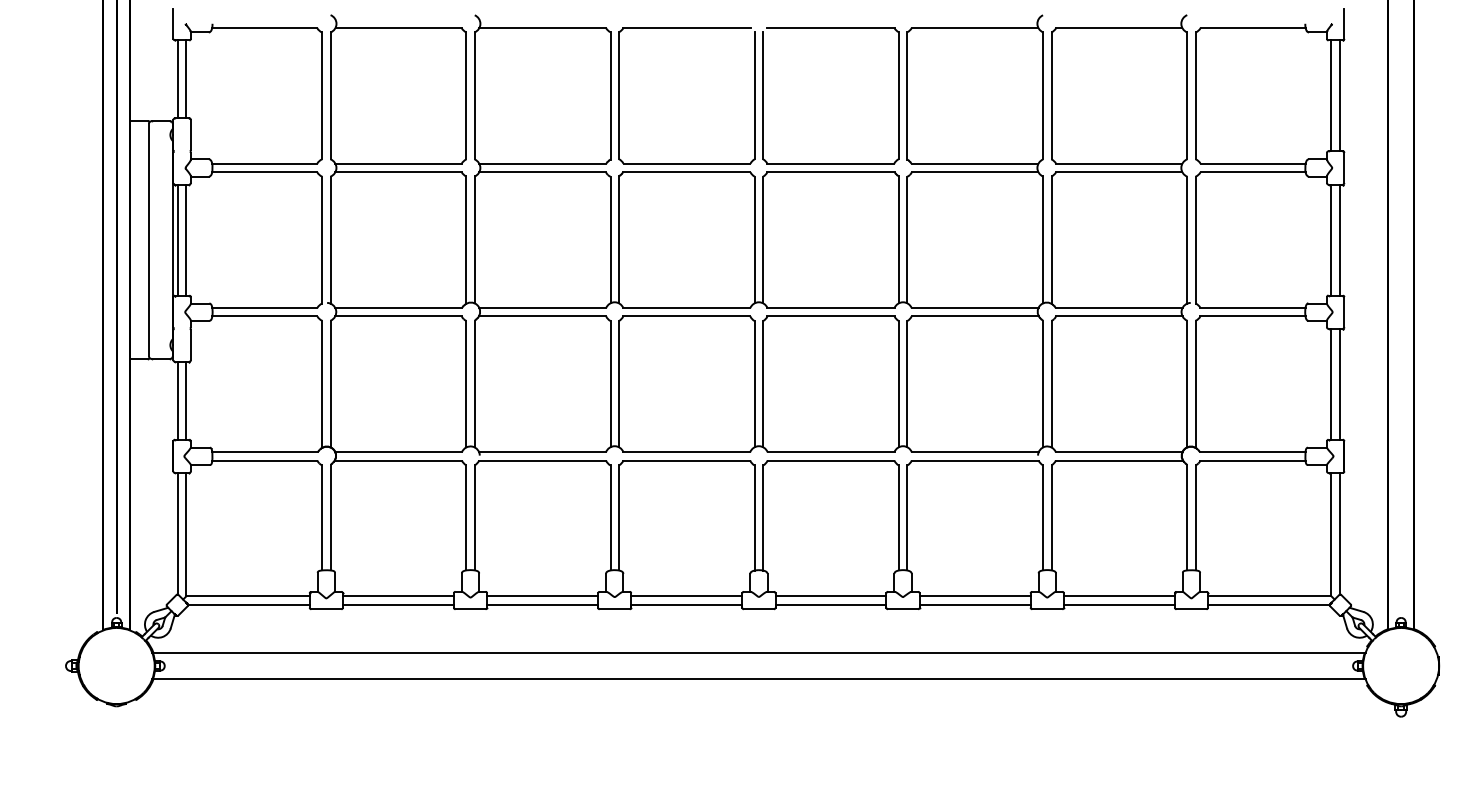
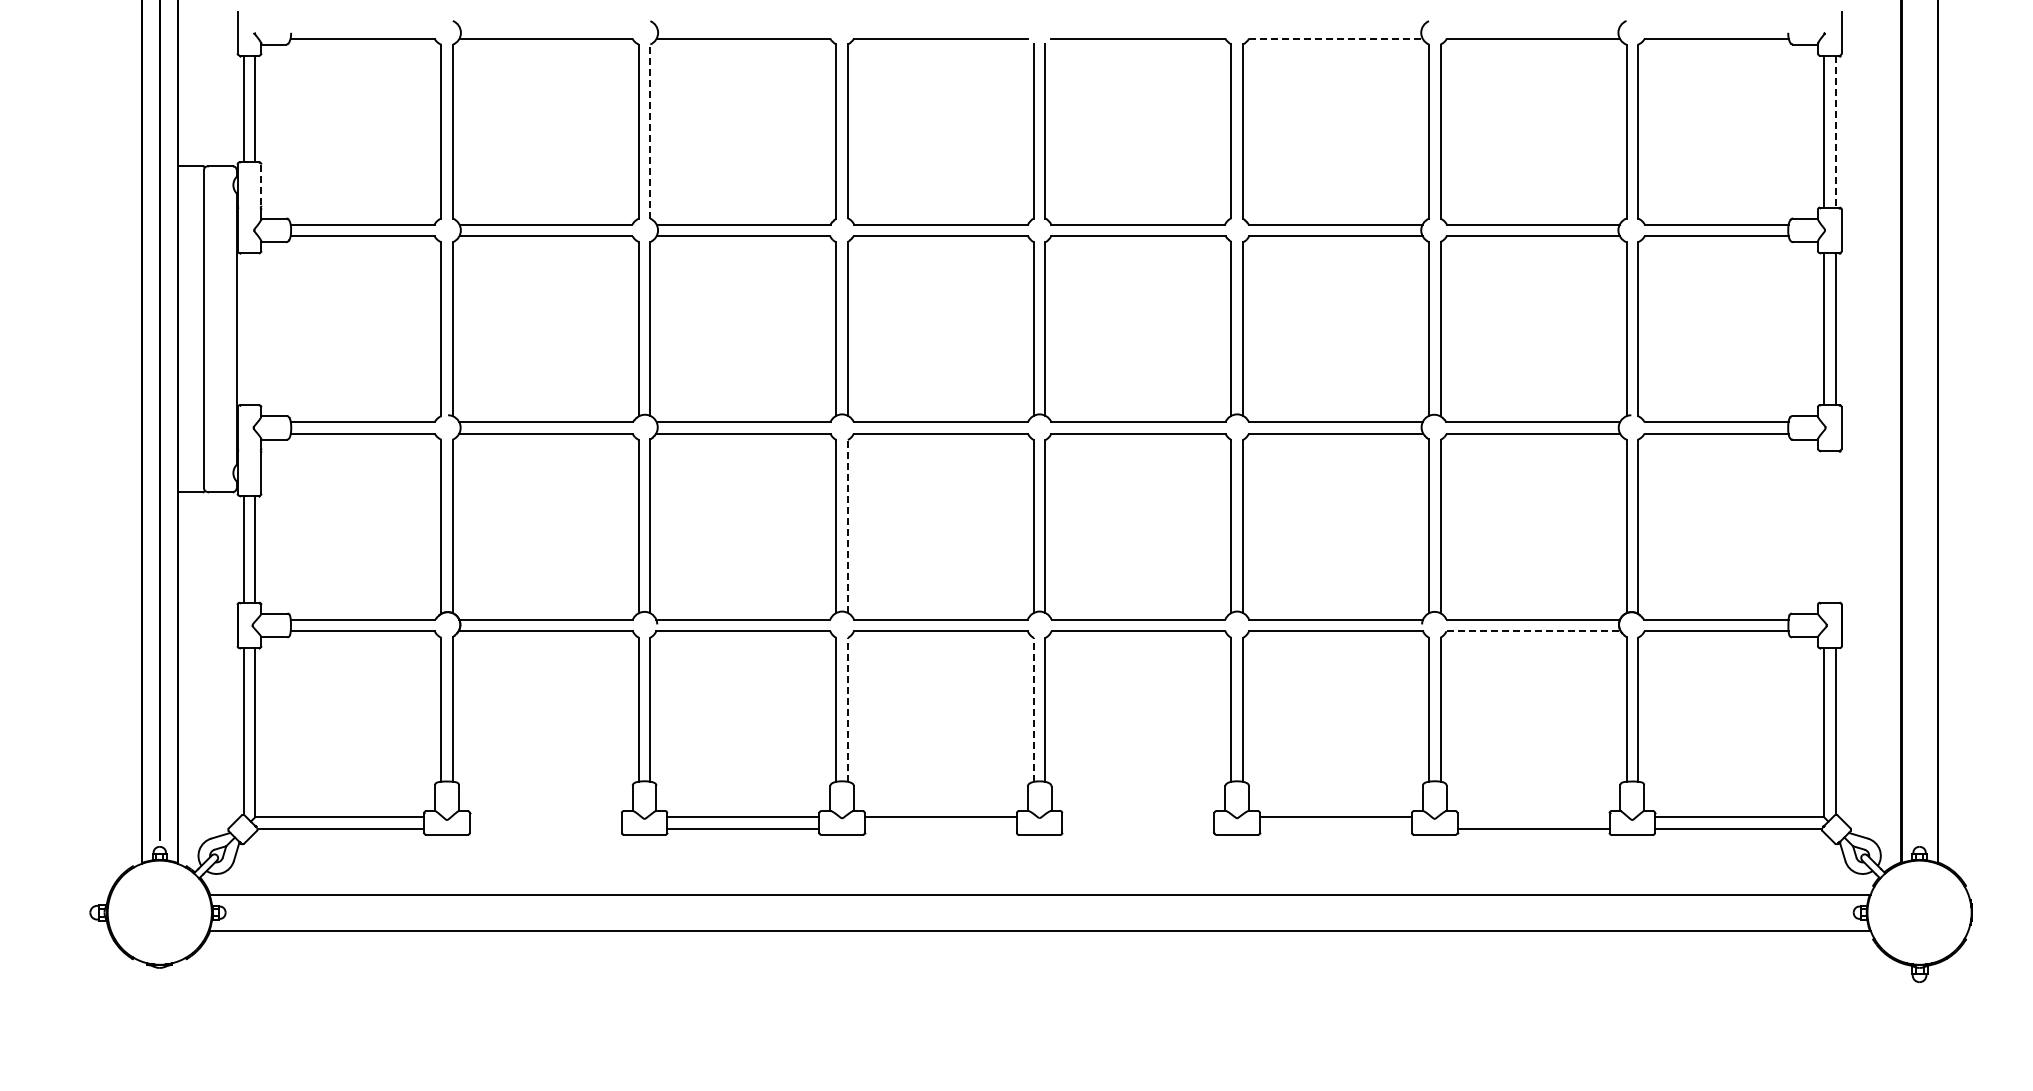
line: (974, 27) -> (1335, 38), solid -> dashed
line: (474, 95) -> (650, 131), solid -> dashed
line: (1339, 95) -> (1835, 131), solid -> dashed
line: (190, 135) -> (261, 185), solid -> dashed
line: (177, 240) -> (243, 329), removed
line: (186, 240) -> (255, 329), removed
line: (618, 384) -> (847, 526), solid -> dashed
line: (1331, 384) -> (1824, 526), removed
line: (1339, 384) -> (1835, 526), removed
line: (1120, 460) -> (1534, 631), solid -> dashed
line: (618, 517) -> (847, 709), solid -> dashed
line: (754, 517) -> (1033, 709), solid -> dashed
line: (398, 596) -> (545, 817), removed
line: (831, 596) -> (1138, 817), removed
line: (1119, 596) -> (1533, 817), removed
line: (398, 604) -> (545, 828), removed
line: (686, 604) -> (940, 828), removed
line: (831, 604) -> (1138, 828), removed
line: (974, 604) -> (1335, 828), removed

